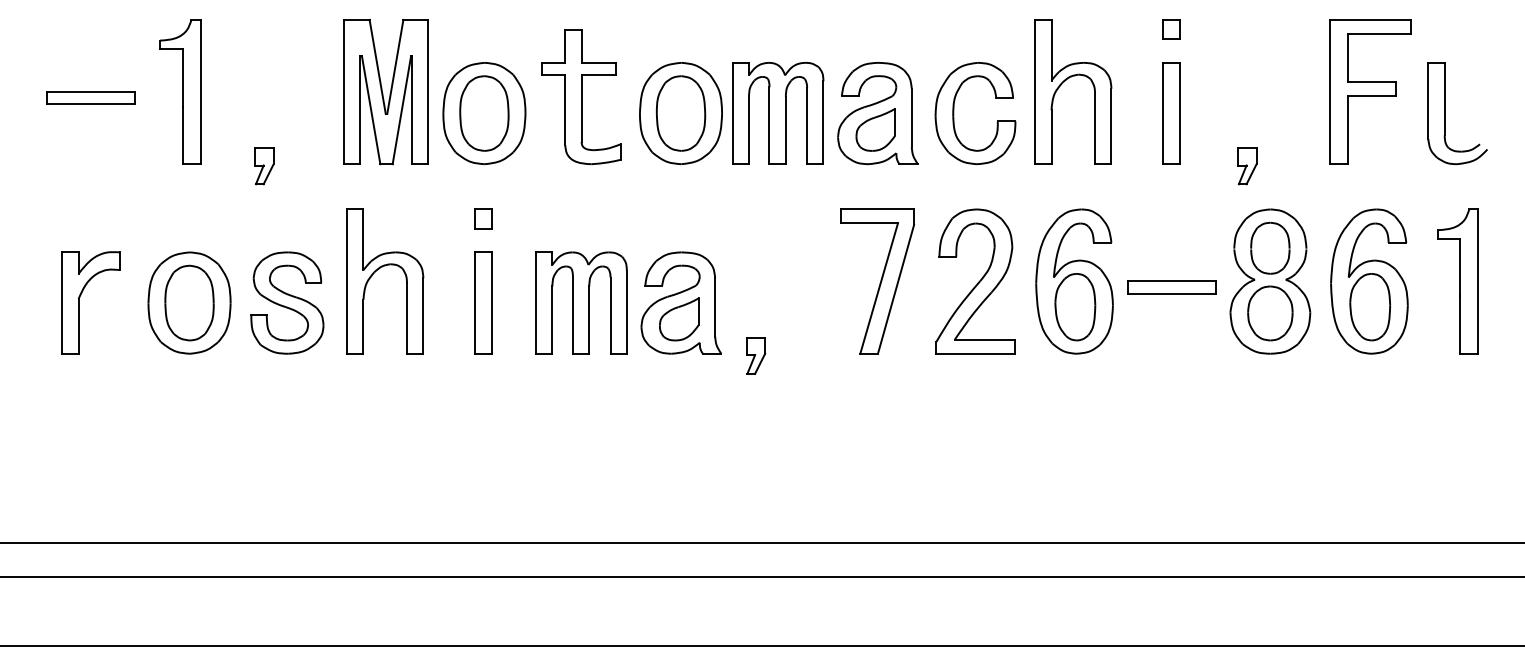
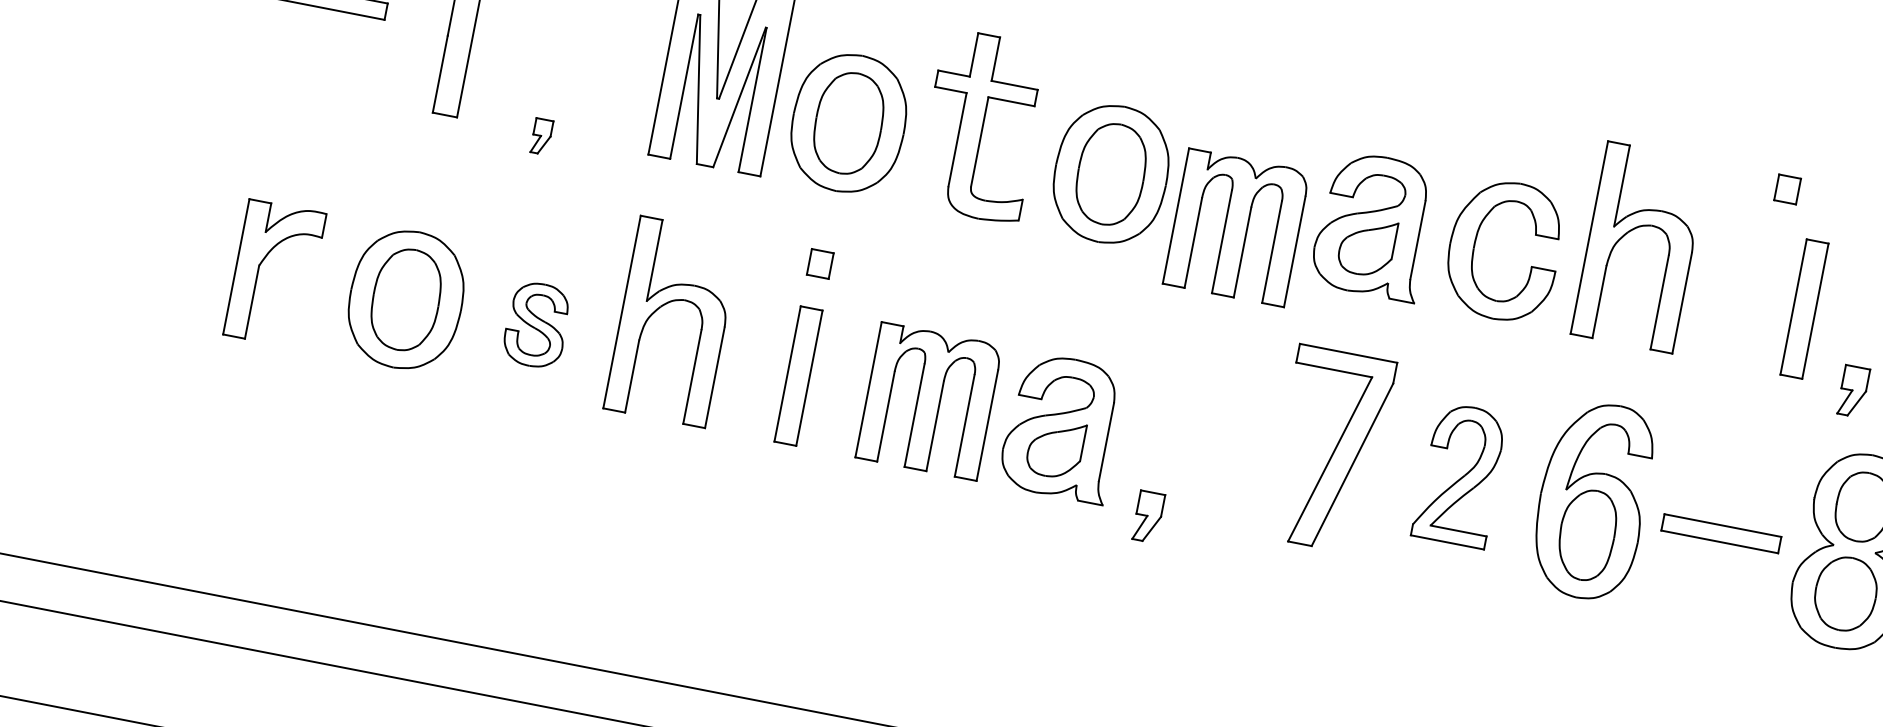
part: (778, 113) -> (1237, 227), moved
part: (1171, 113) -> (1804, 309), moved
part: (264, 166) -> (541, 137), size x0.7
part: (975, 281) -> (1460, 474), size x0.7
part: (287, 302) -> (537, 324), size x0.6

